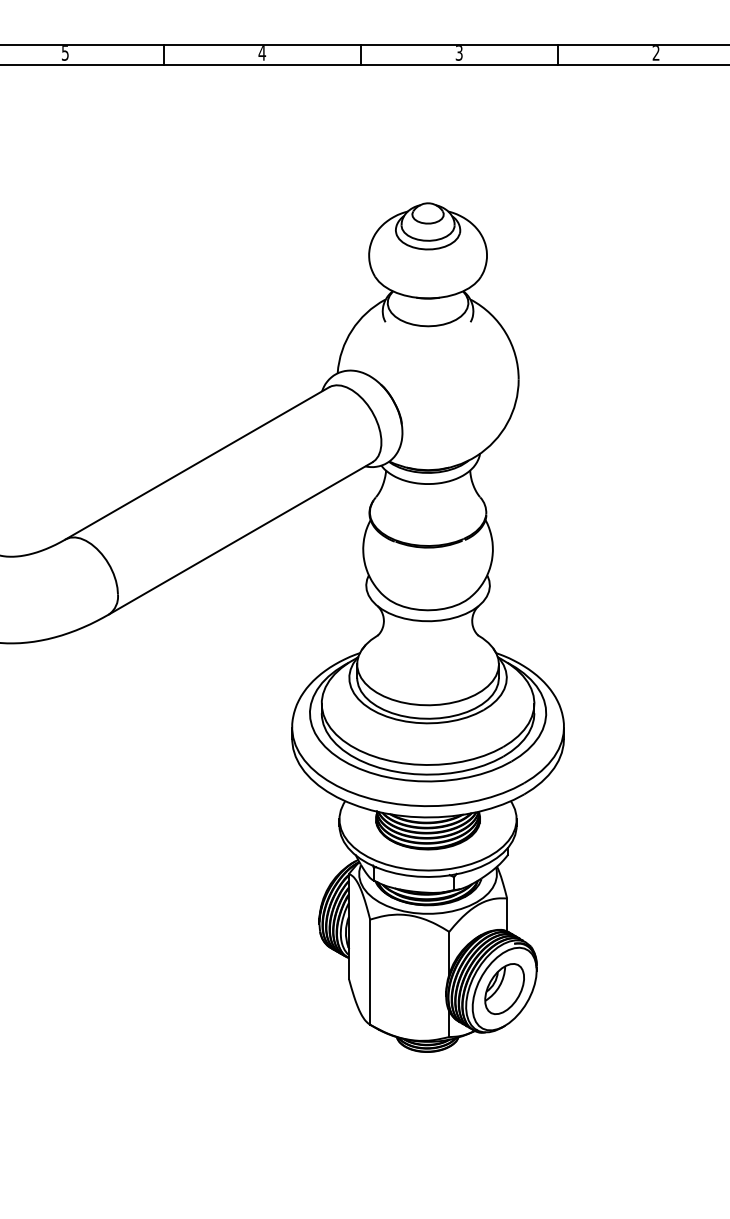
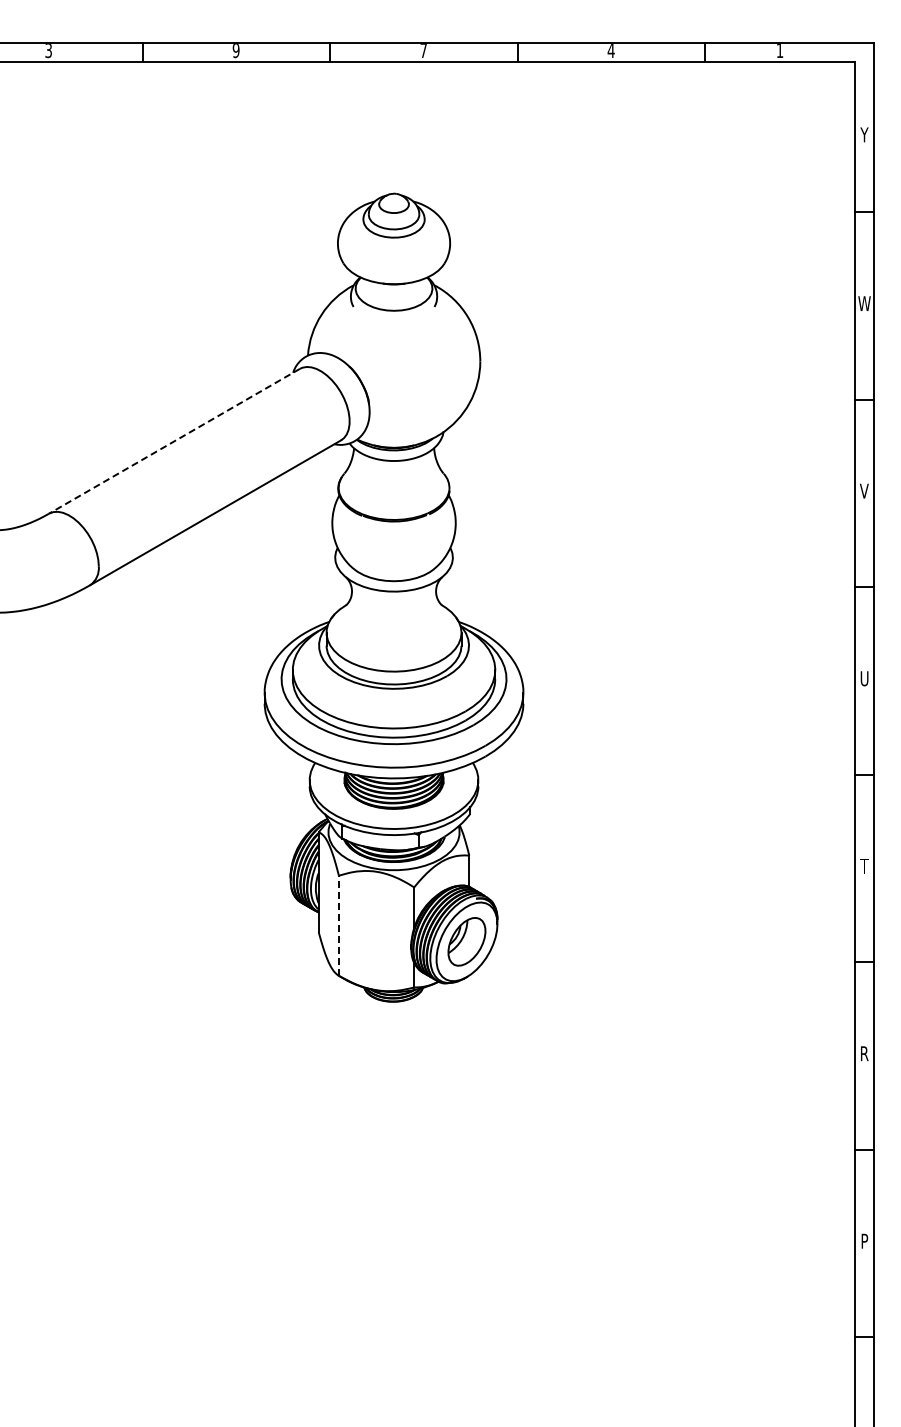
text: (65, 52) -> (48, 50), 5 -> 3
text: (655, 52) -> (610, 50), 2 -> 4
text: (261, 53) -> (235, 51), 4 -> 9
text: (459, 53) -> (423, 51), 3 -> 7
line: (197, 463) -> (174, 441), solid -> dashed
line: (369, 971) -> (338, 925), solid -> dashed

